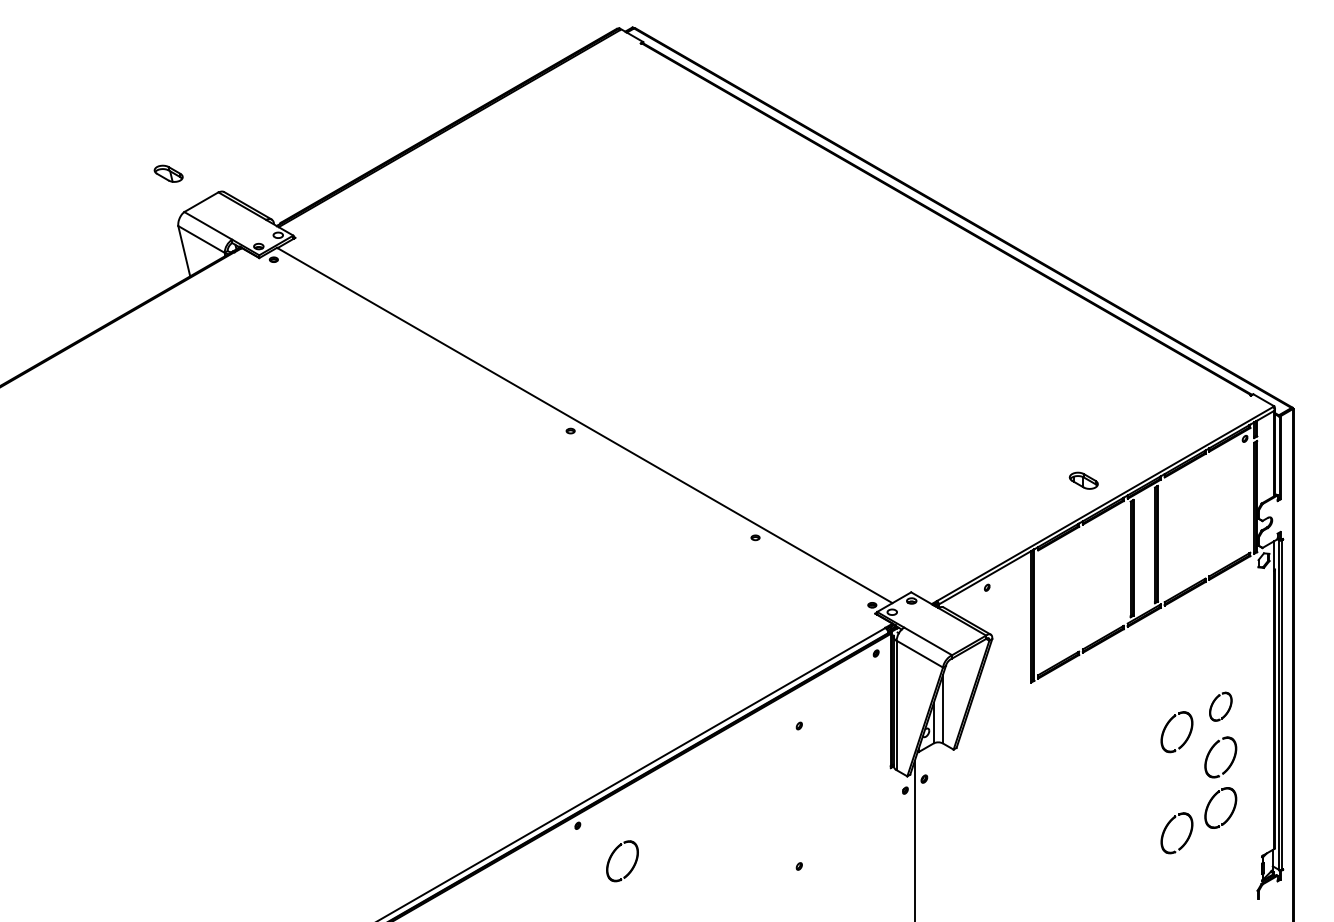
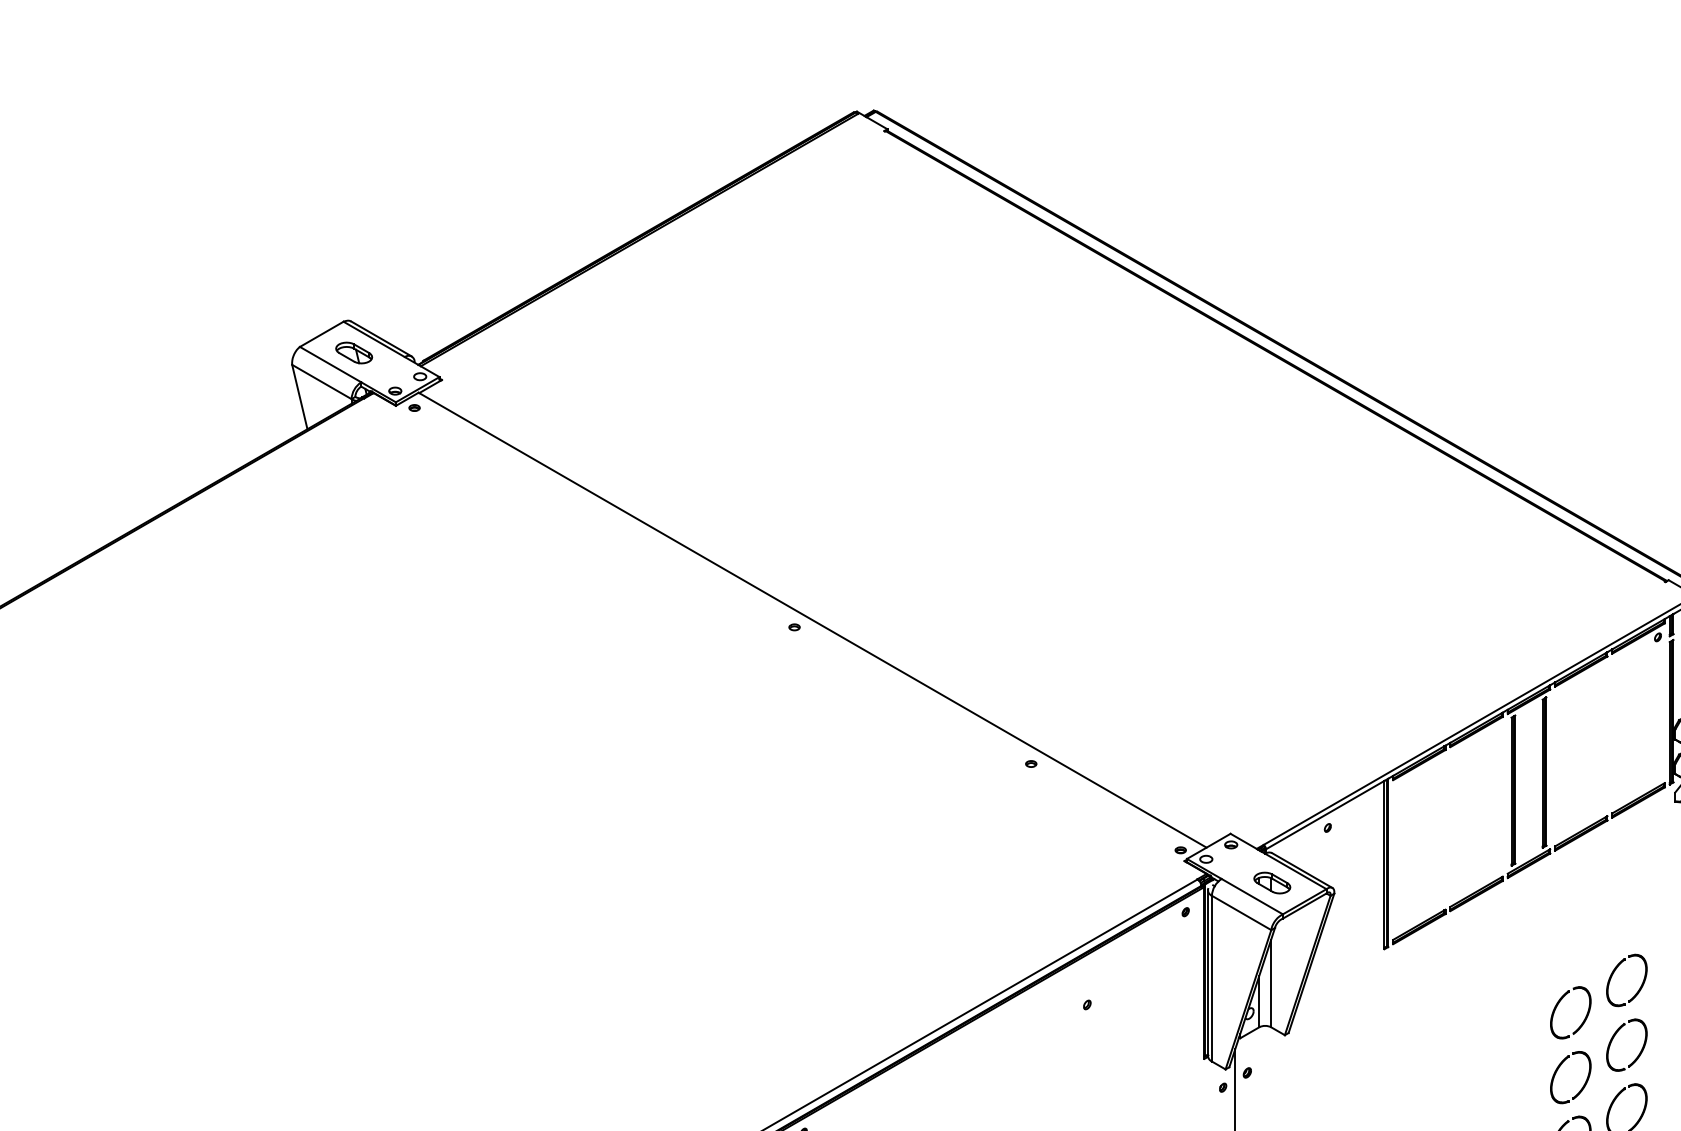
part: (168, 173) -> (353, 352), moved
part: (1083, 480) -> (1271, 882), moved
part: (1220, 706) -> (1626, 979), size x1.43
part: (1168, 775) -> (1559, 1068), added

